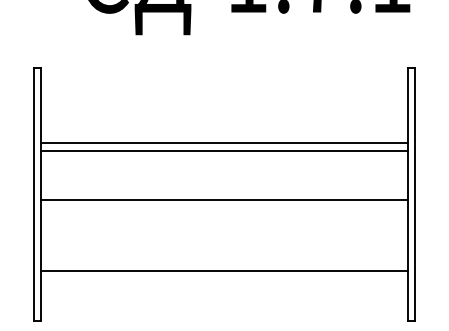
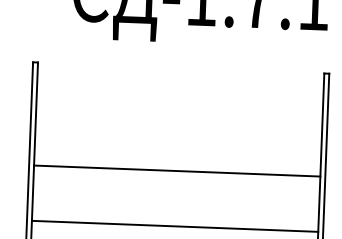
line: (224, 143) -> (178, 127), removed
line: (224, 150) -> (178, 132), removed

